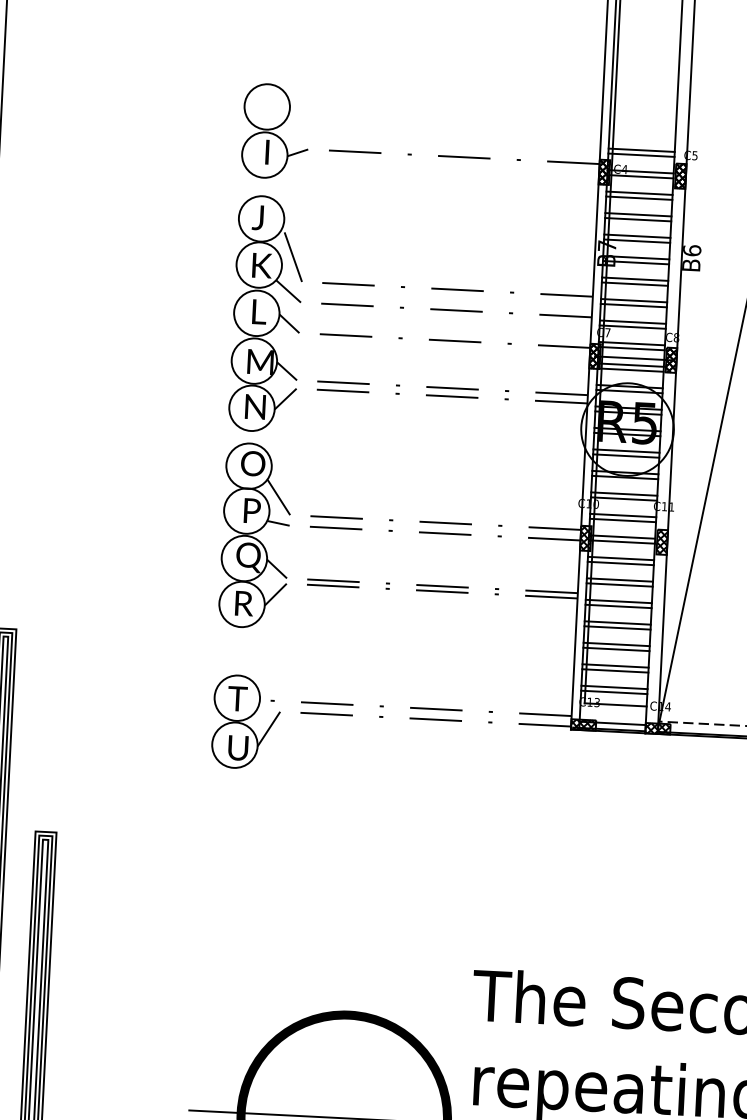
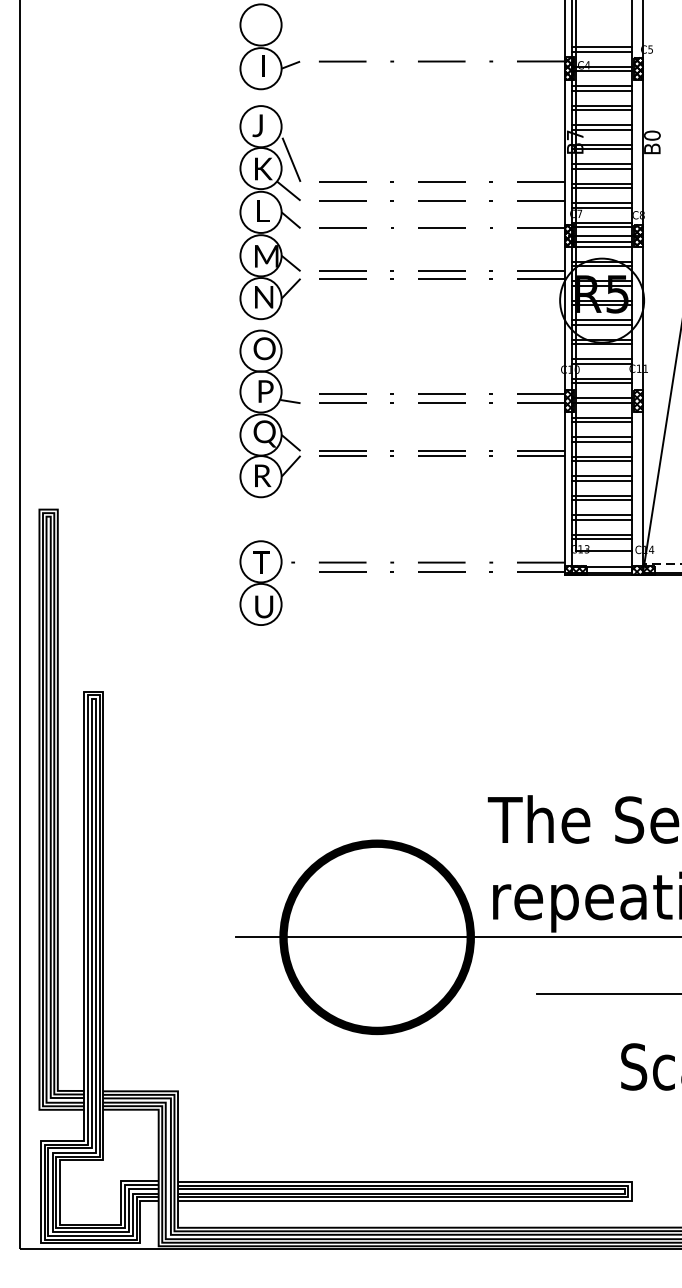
text: (692, 250) -> (652, 135), B6 -> B0
line: (278, 496) -> (289, 377), removed
line: (268, 729) -> (290, 588), removed

